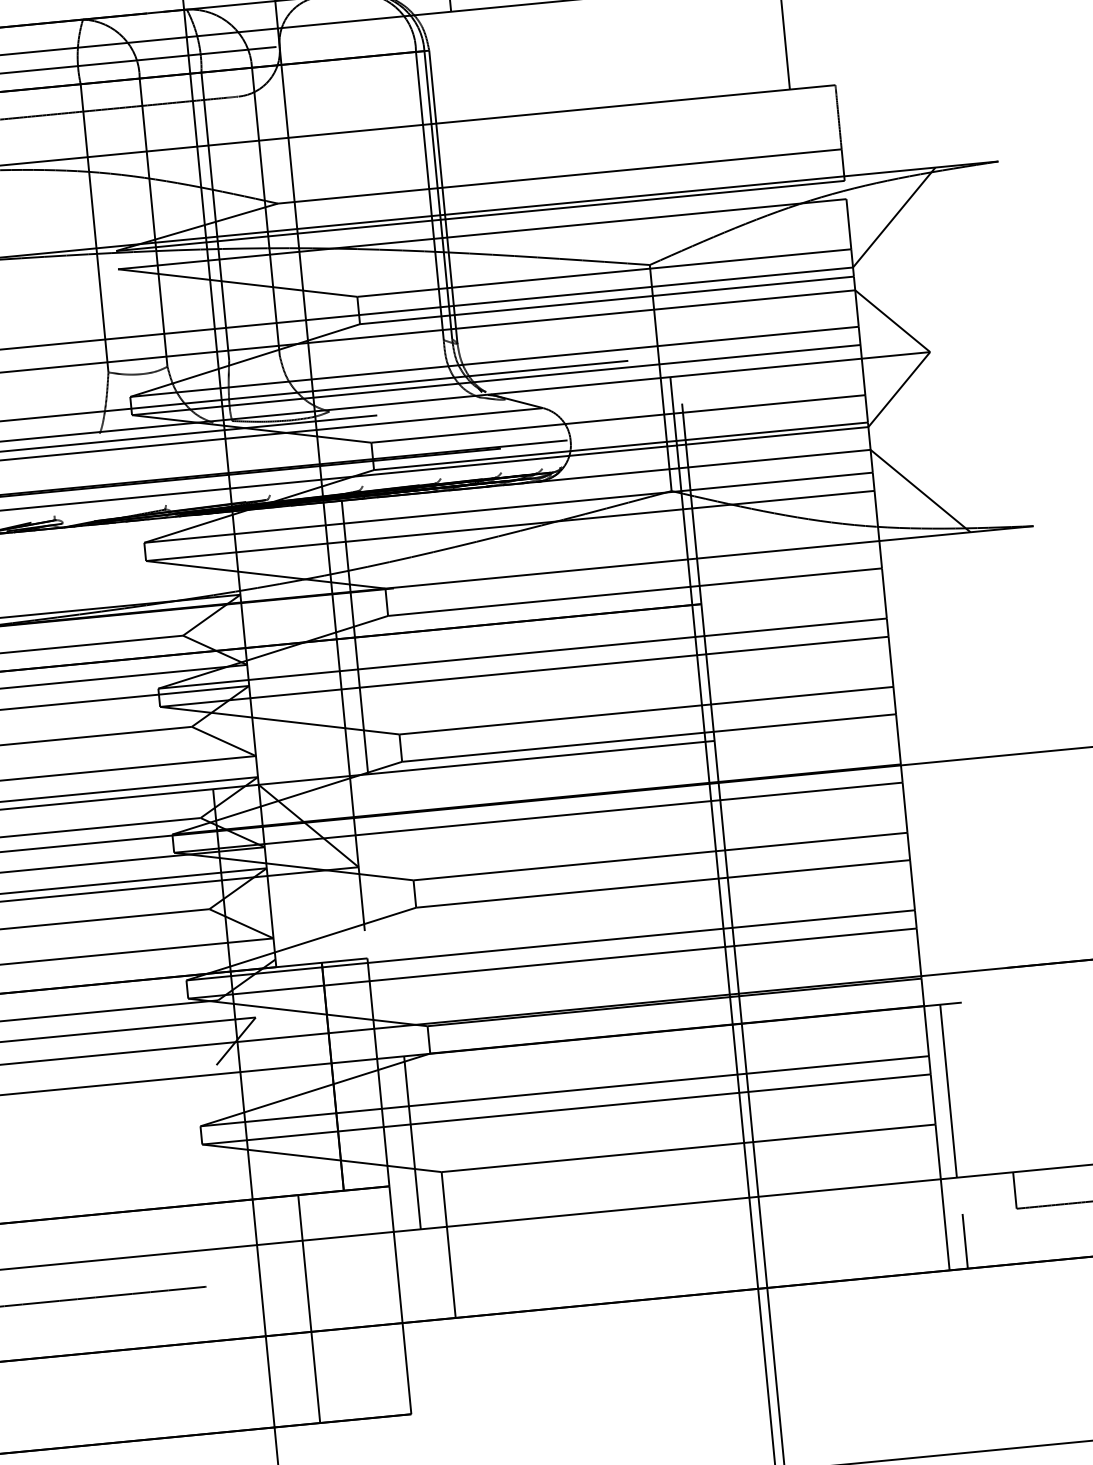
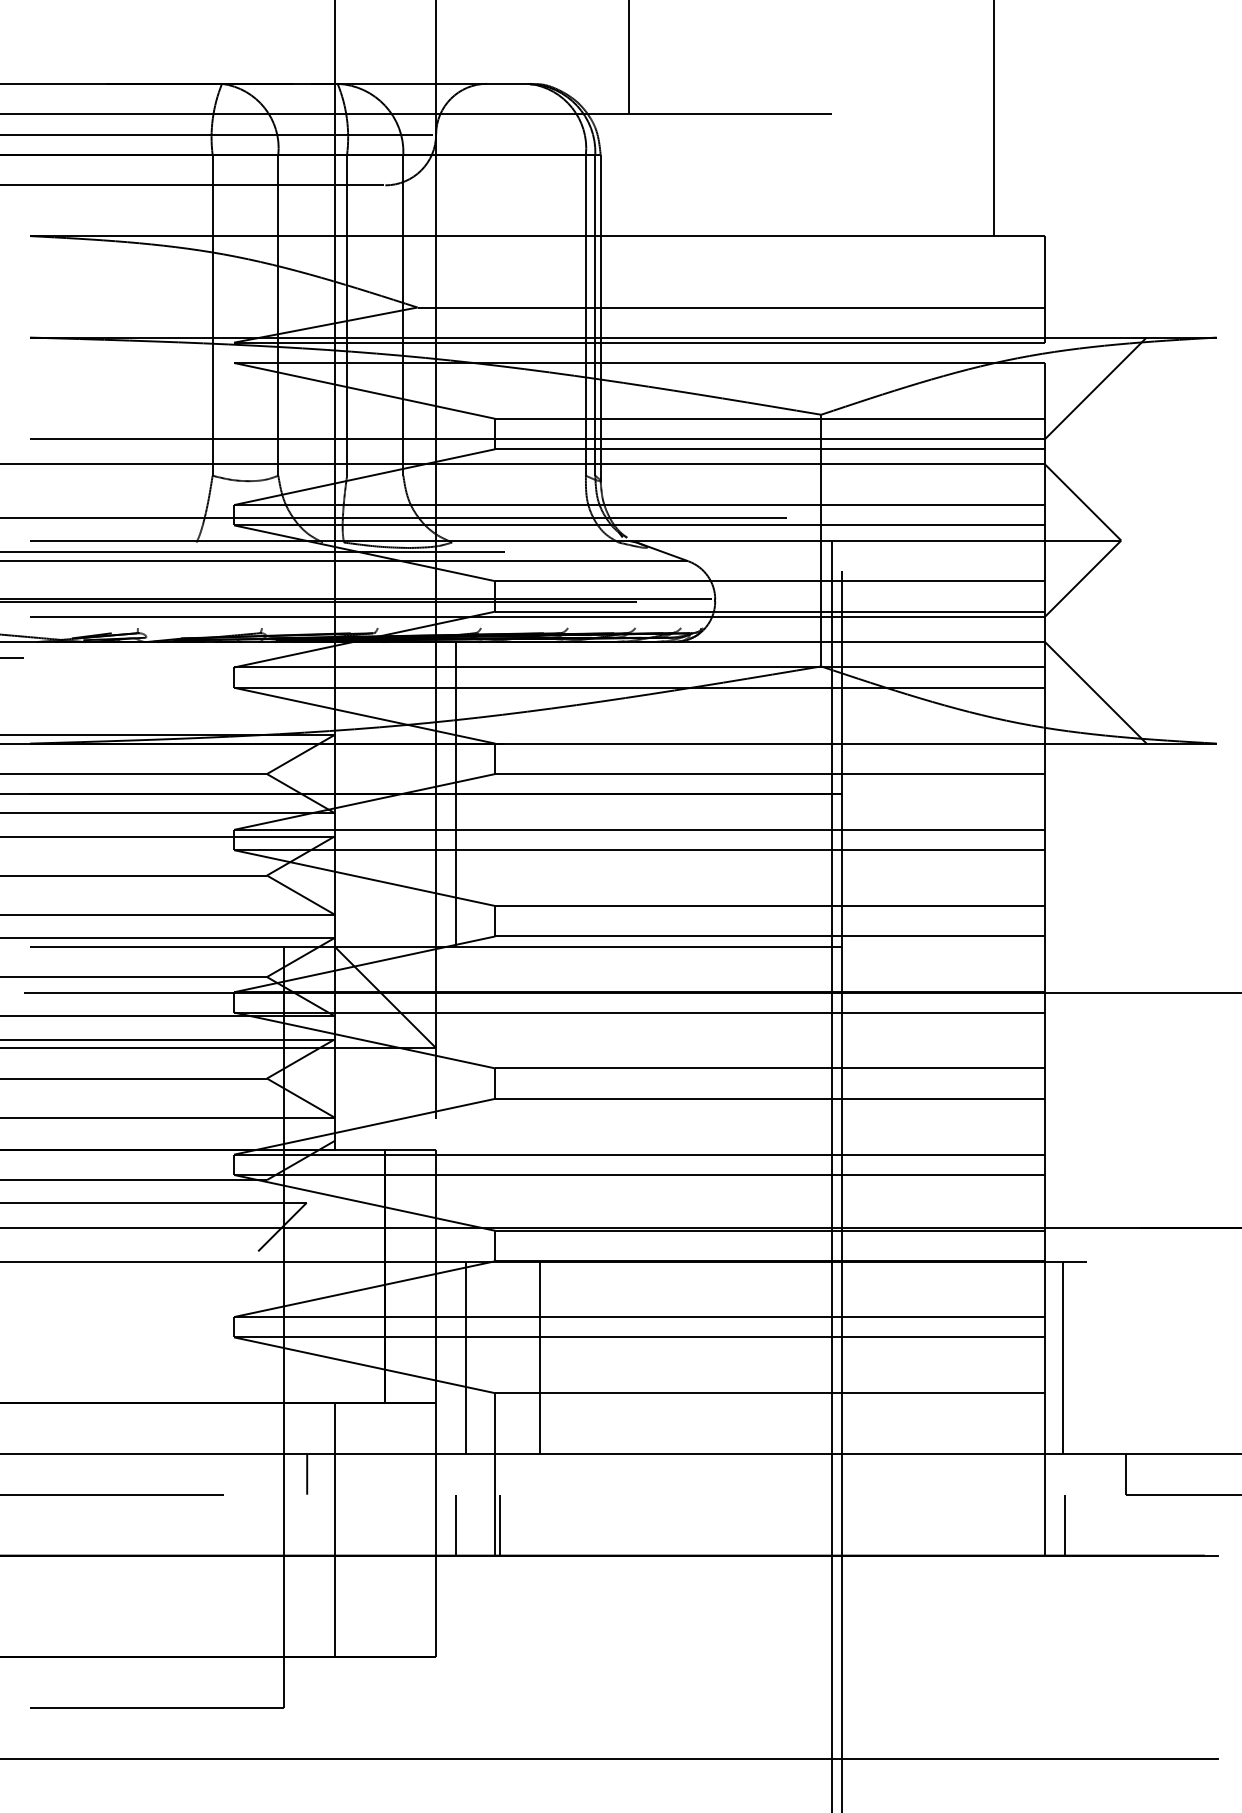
line: (479, 1136) -> (540, 1357), added
line: (280, 1261) -> (307, 1474), added
line: (456, 1289) -> (499, 1524), added
line: (418, 1293) -> (456, 1524), added

